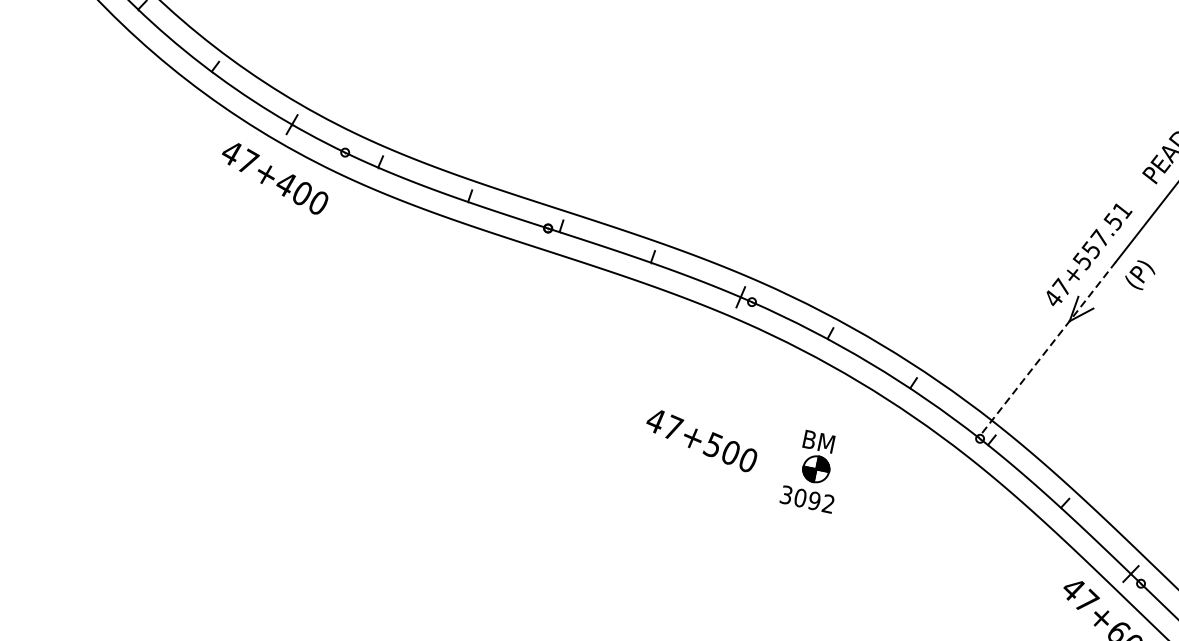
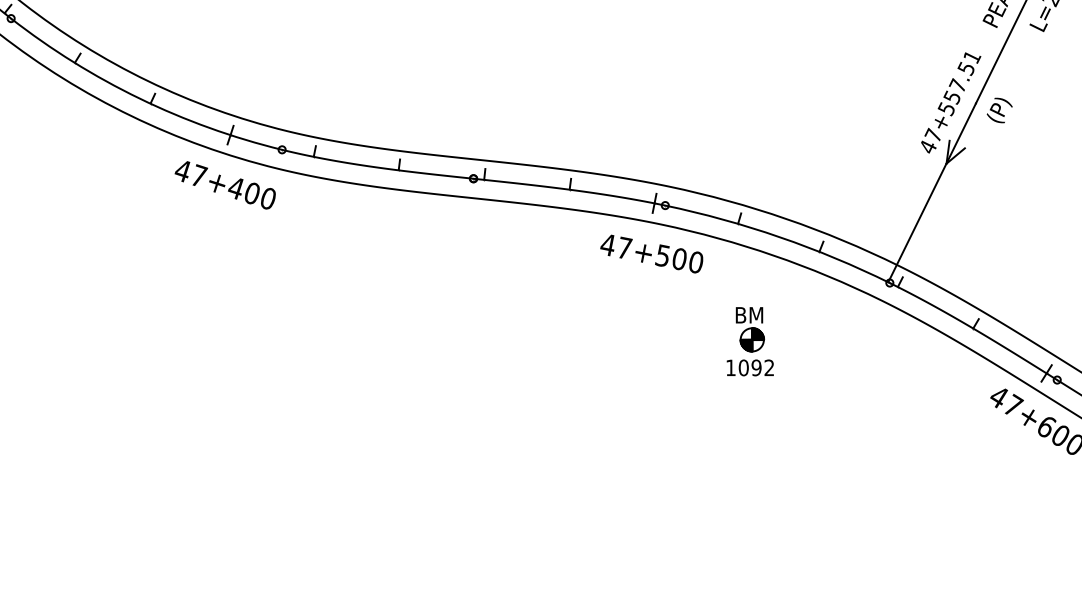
line: (1047, 349) -> (932, 192), dashed -> solid
text: (701, 440) -> (651, 253), moved
text: (786, 494) -> (730, 367), 3092 -> 1092

